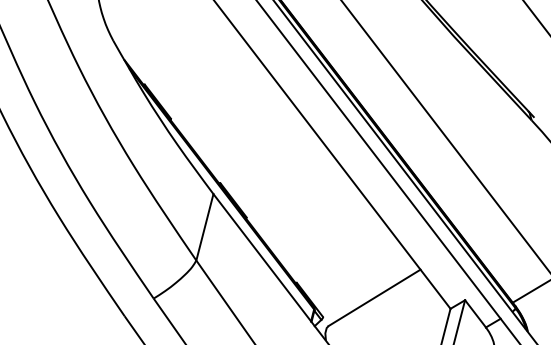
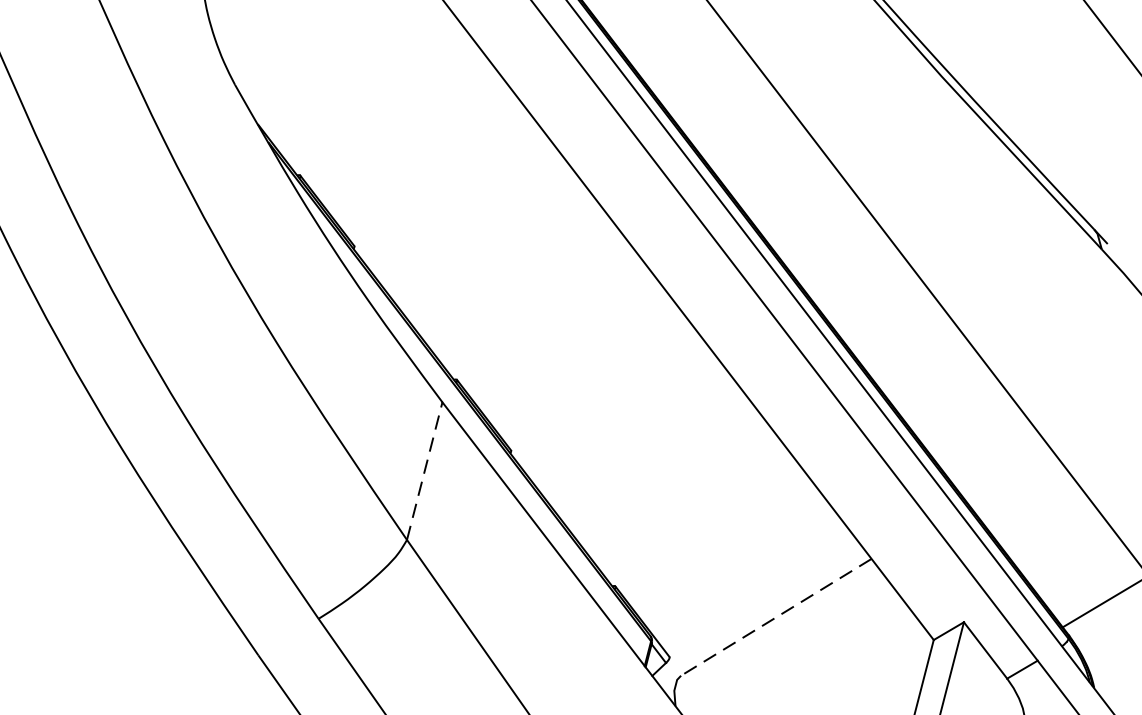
line: (205, 226) -> (425, 469), solid -> dashed
line: (374, 297) -> (776, 616), solid -> dashed

